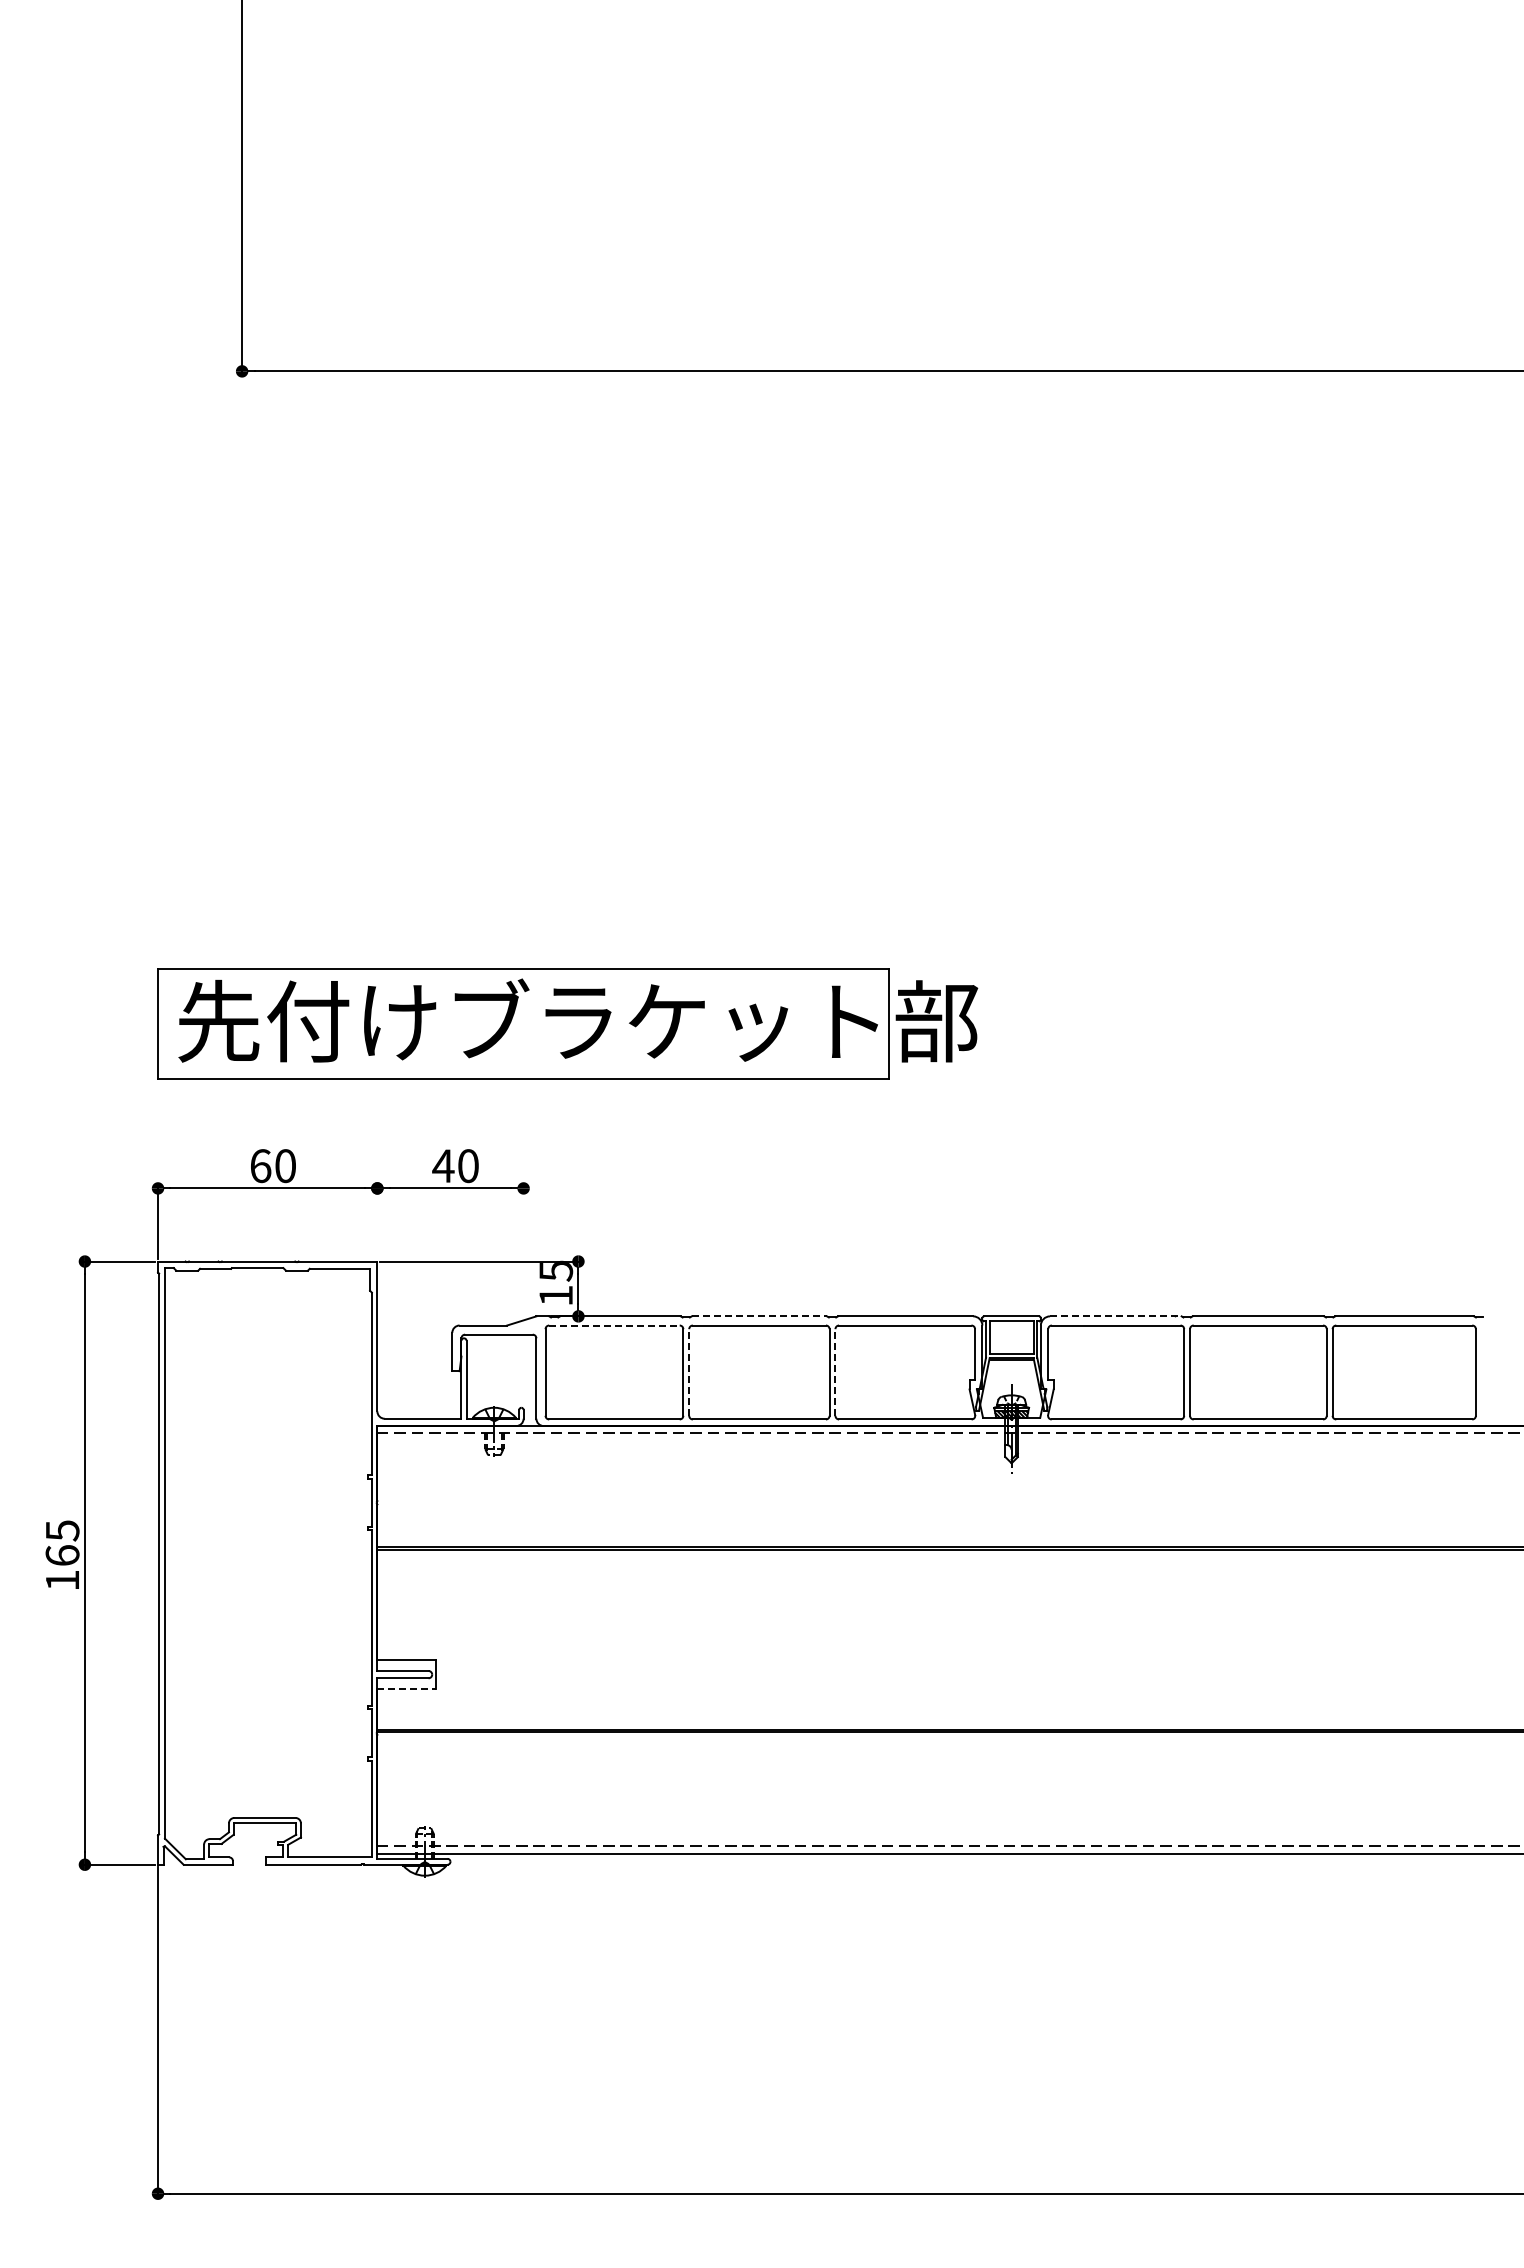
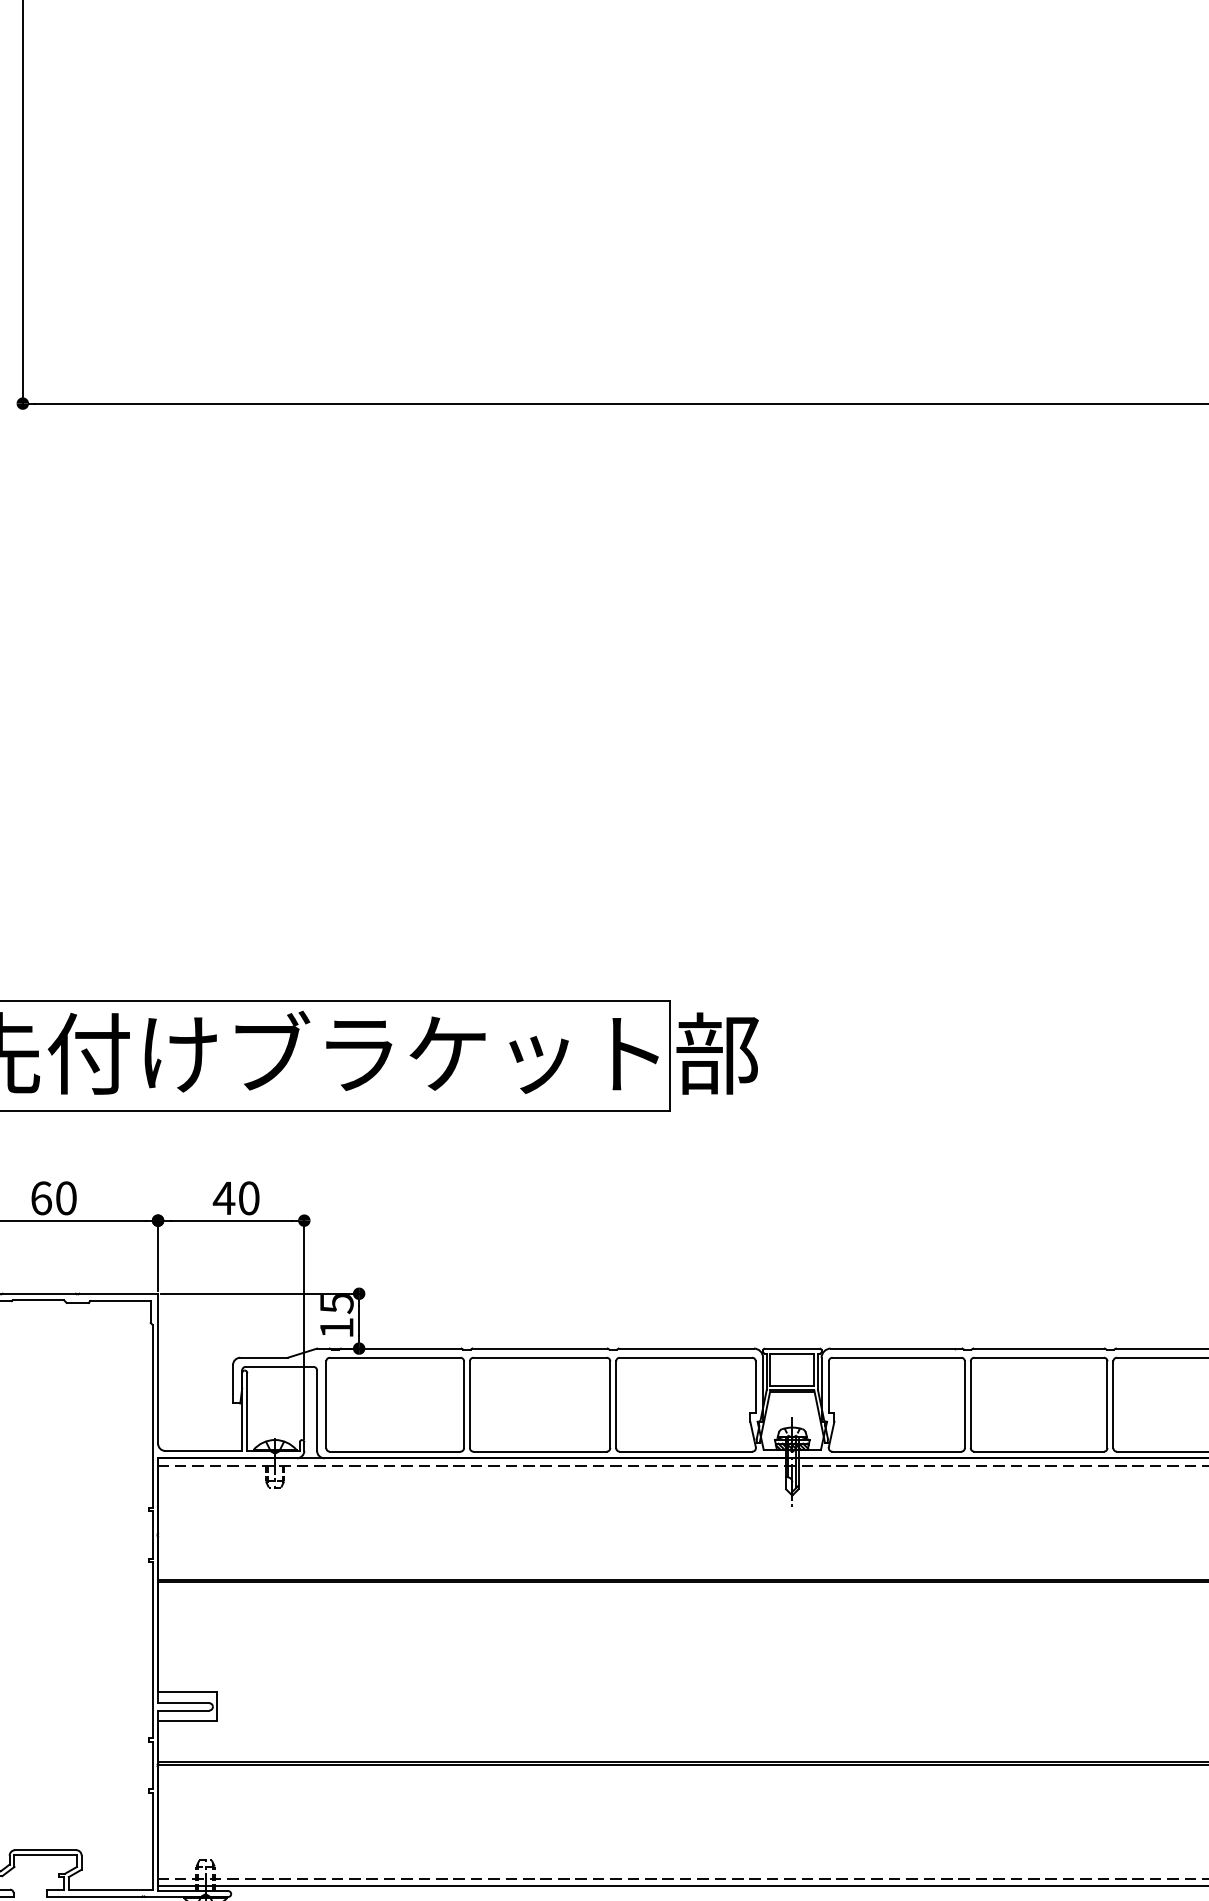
line: (377, 1221) -> (158, 1253), added
line: (523, 1295) -> (304, 1327), added
line: (759, 1316) -> (540, 1348), dashed -> solid
line: (1115, 1316) -> (896, 1348), dashed -> solid
line: (614, 1325) -> (395, 1357), dashed -> solid
line: (689, 1372) -> (470, 1404), dashed -> solid
line: (835, 1372) -> (616, 1404), dashed -> solid
line: (407, 1689) -> (188, 1721), dashed -> solid

